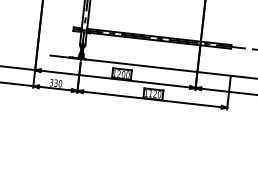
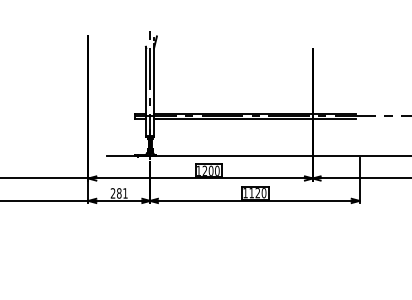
text: (55, 83) -> (118, 193), 330 -> 281

